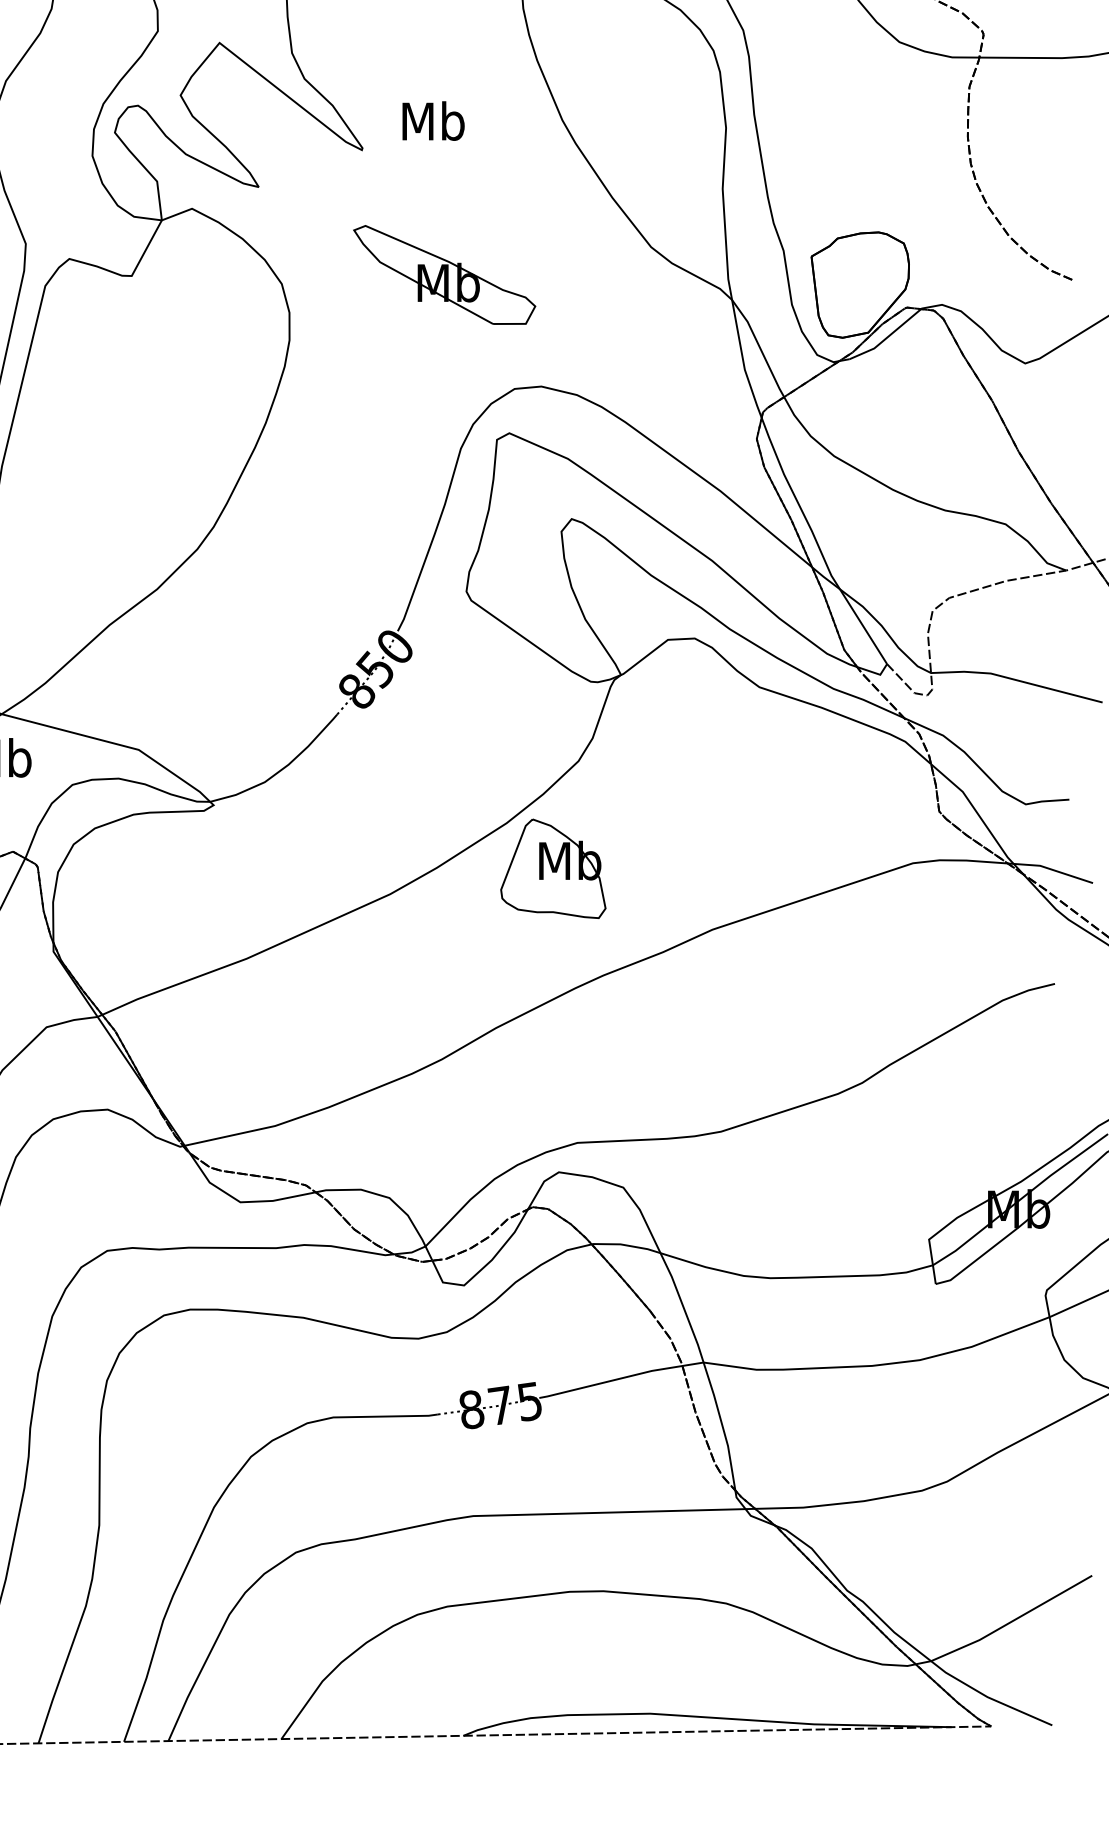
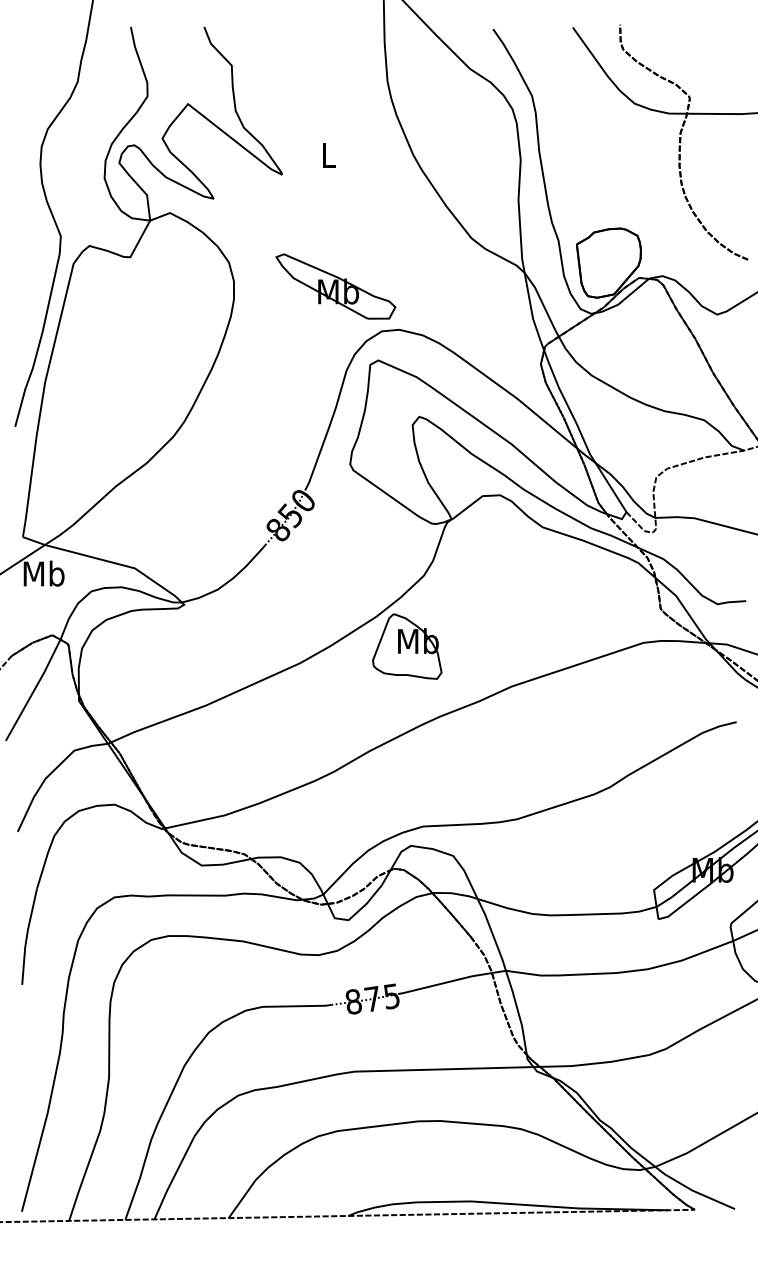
text: (433, 121) -> (328, 155), Mb -> L
part: (444, 274) -> (335, 286), moved

